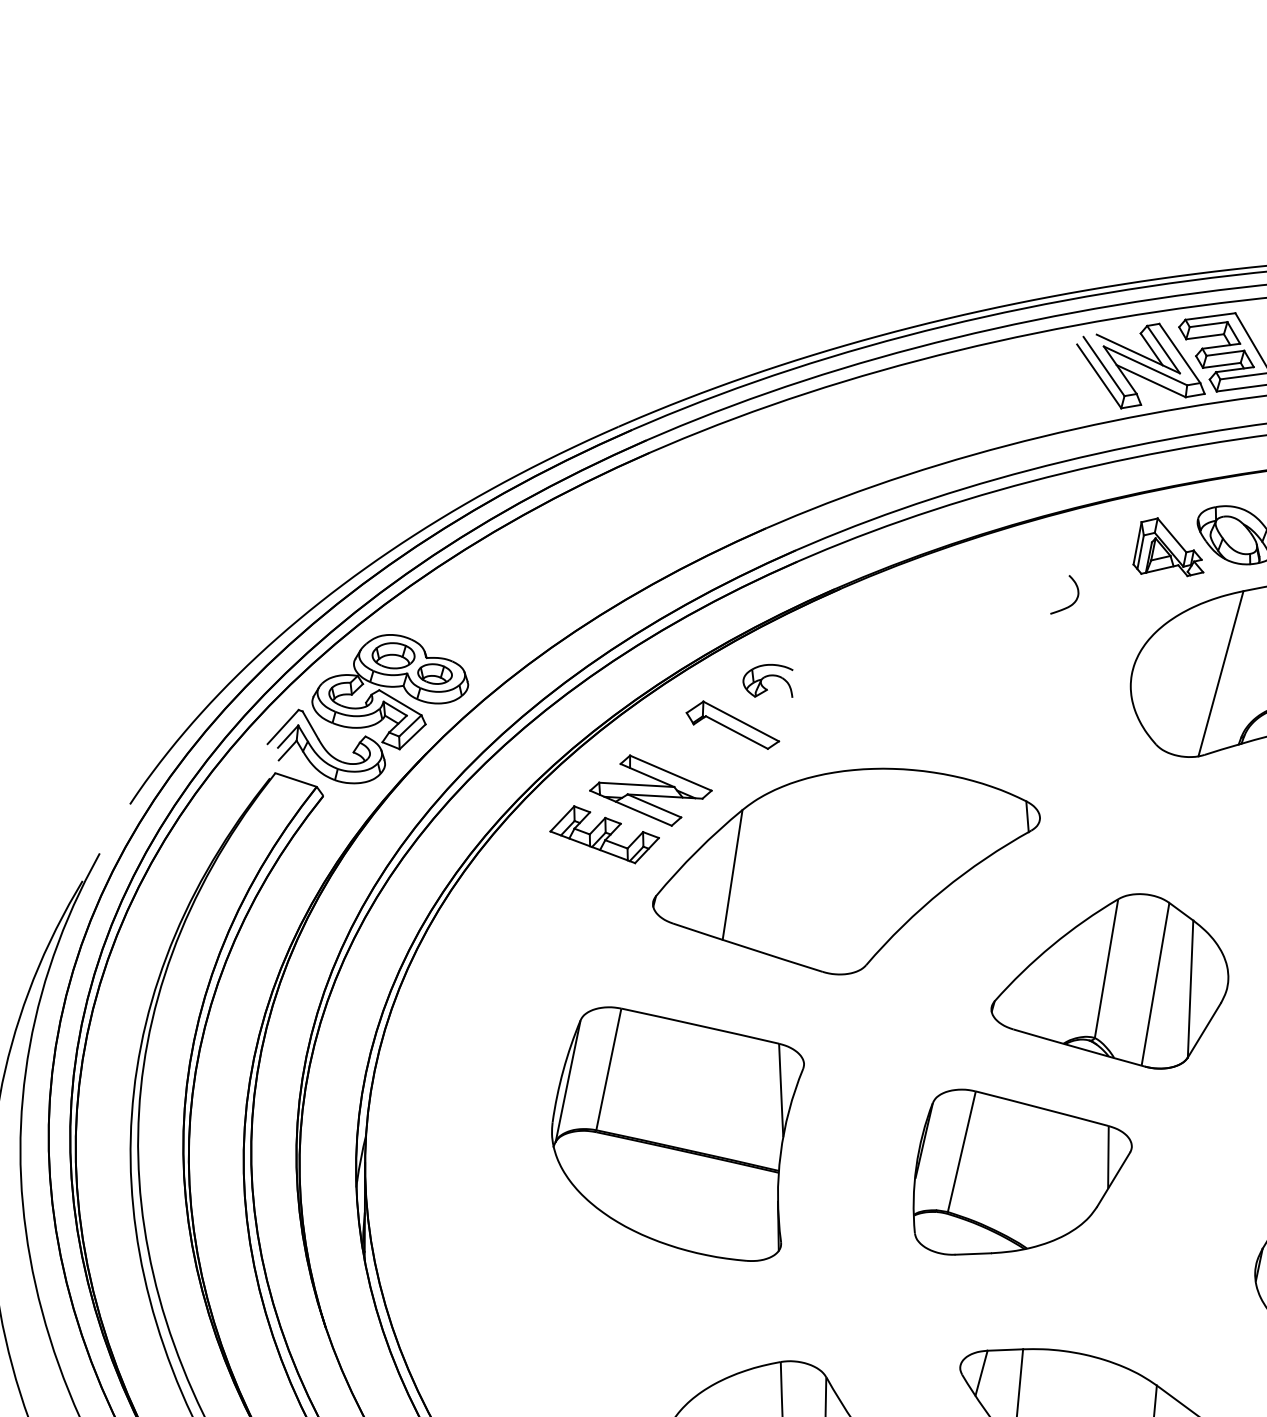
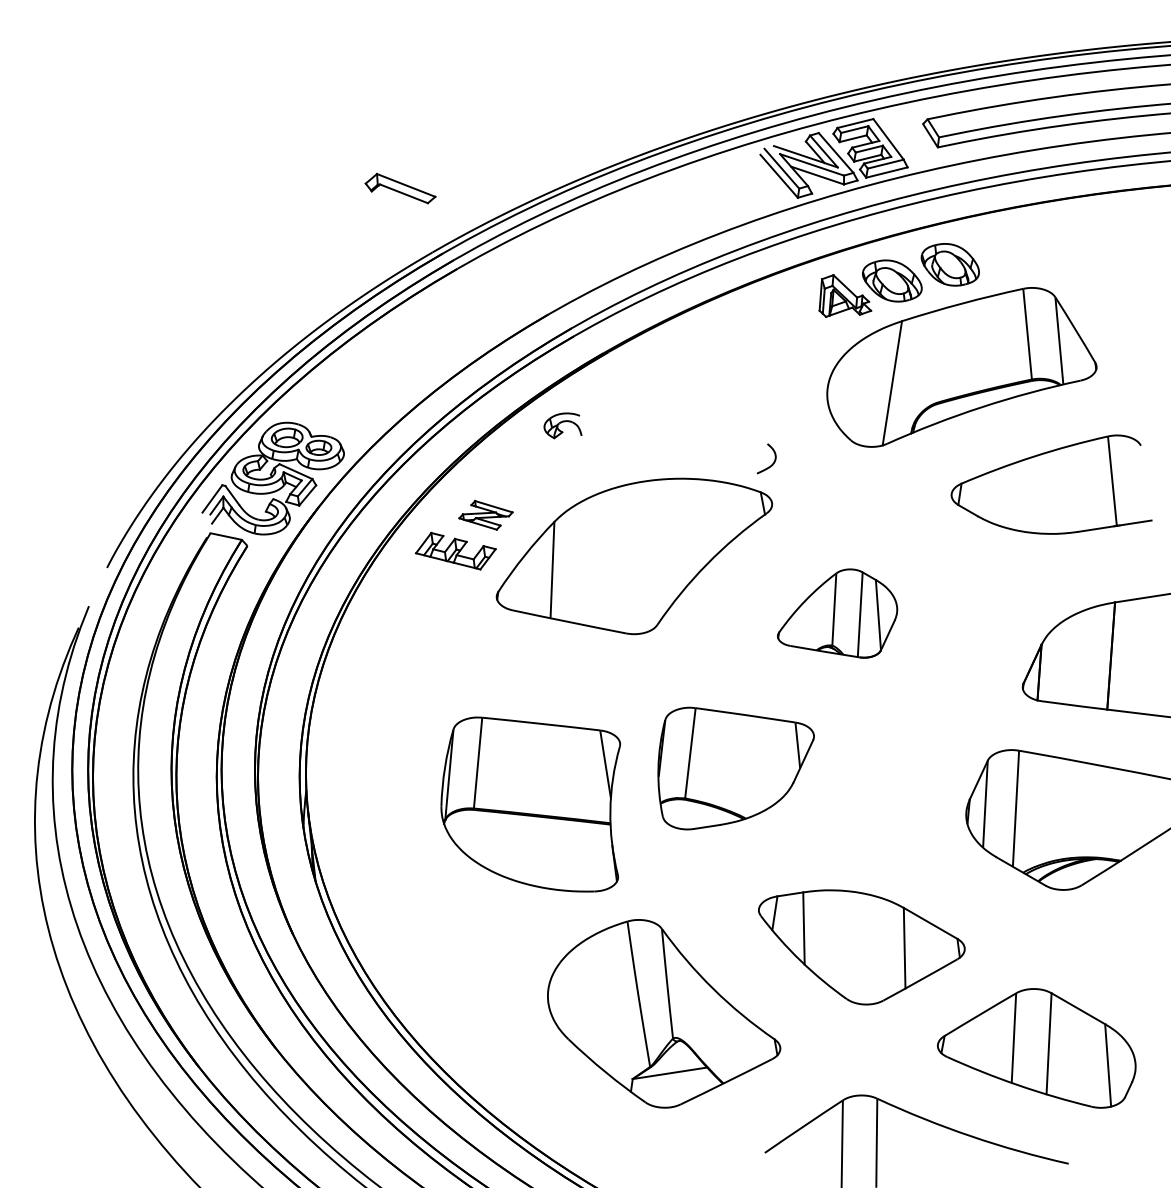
curve: (1074, 600) -> (773, 461), moved
part: (733, 724) -> (400, 188), moved
part: (650, 790) -> (485, 515), size x0.6
part: (1111, 976) -> (837, 613), size x0.7
part: (673, 1133) -> (530, 804), moved
part: (1020, 1179) -> (735, 768), moved

